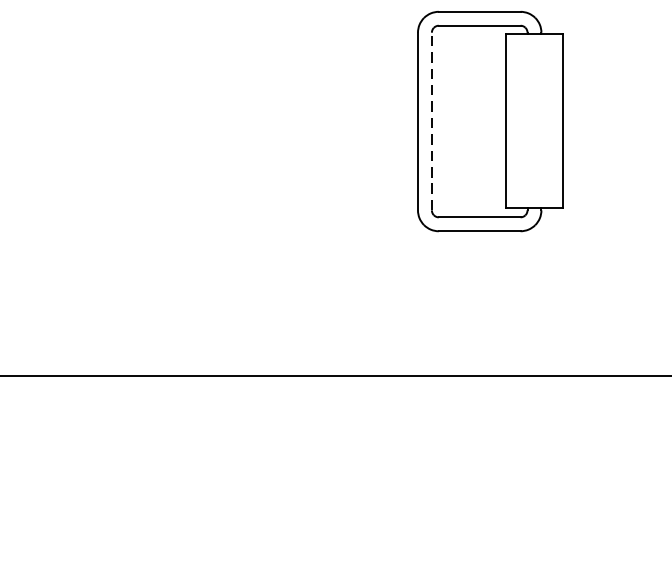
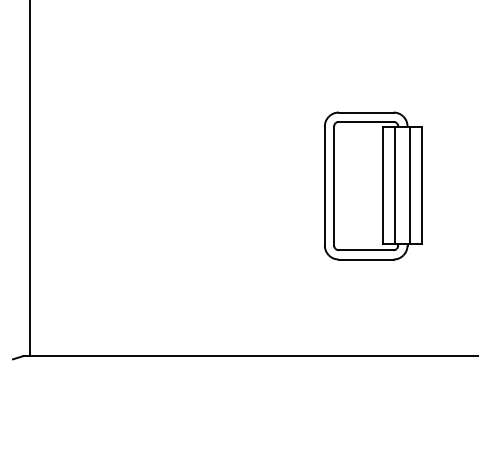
line: (432, 120) -> (334, 185), dashed -> solid
line: (523, 120) -> (395, 185), added
line: (545, 120) -> (410, 185), added

